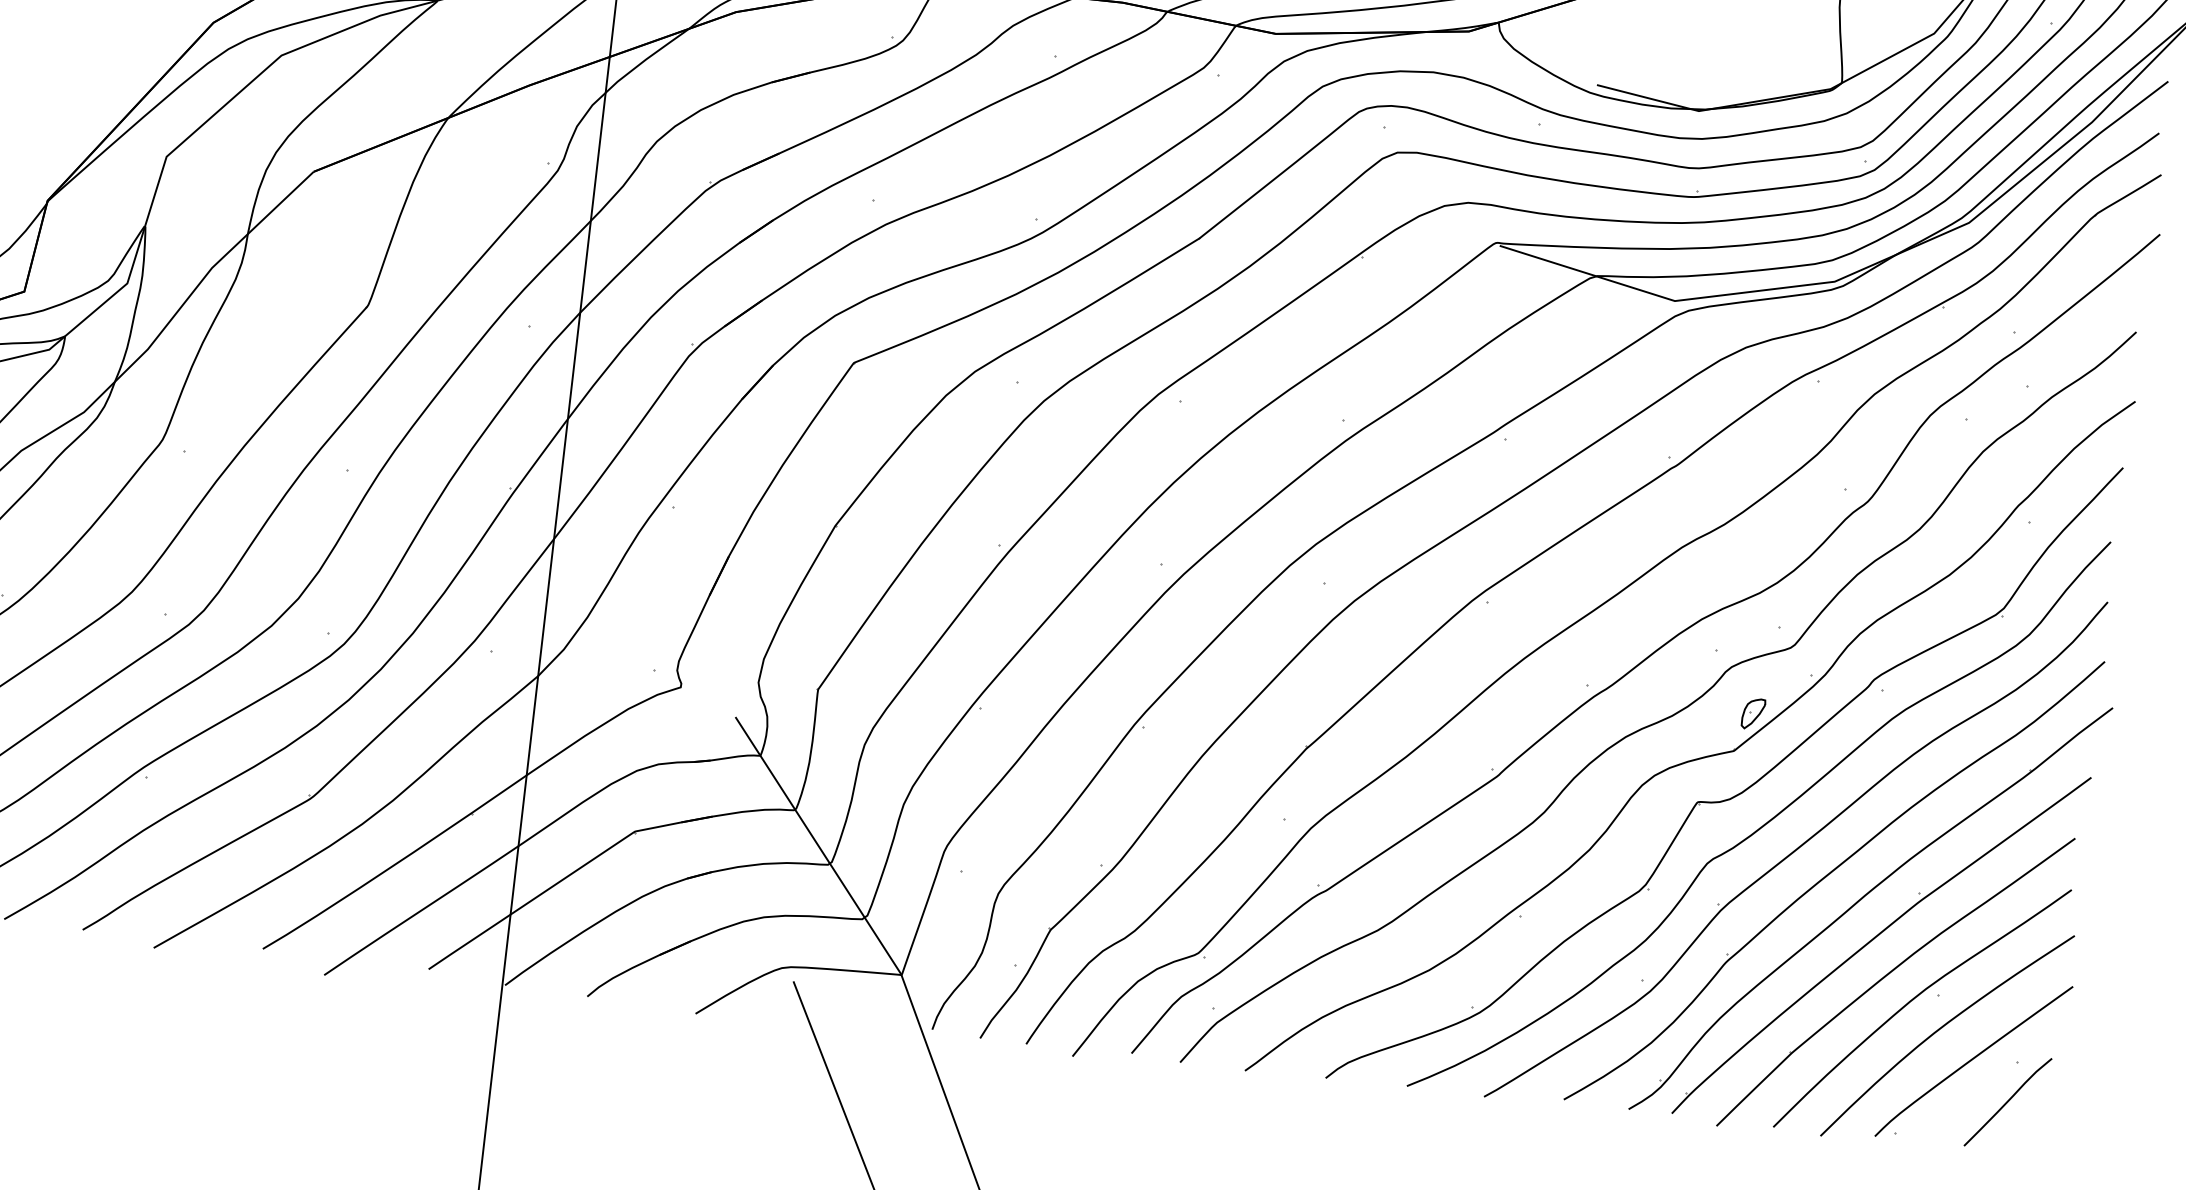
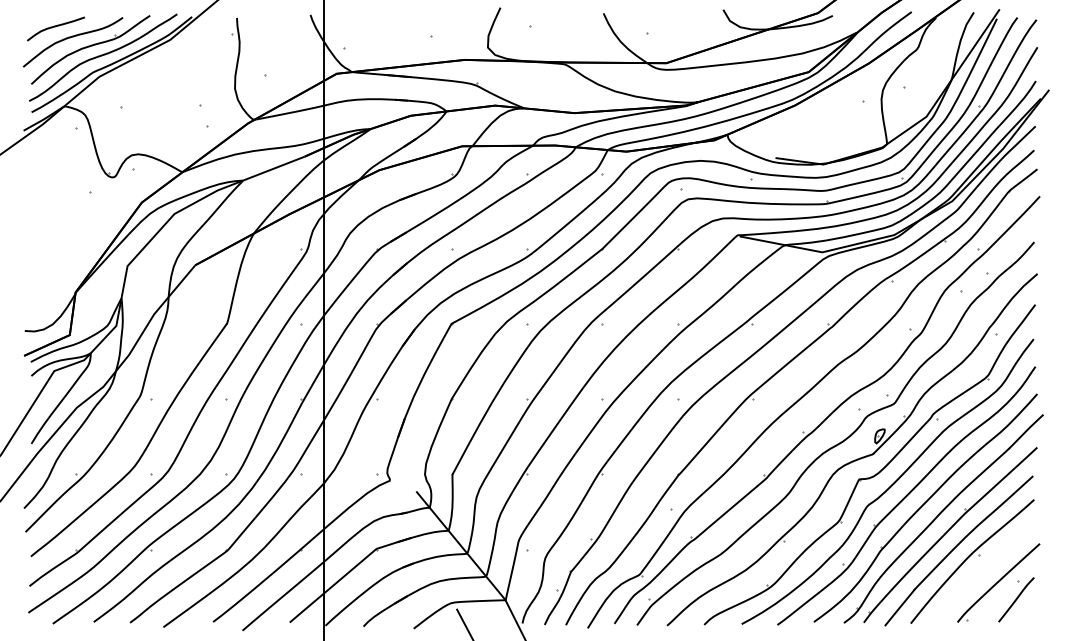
curve: (1944, 1028) -> (983, 569), removed

